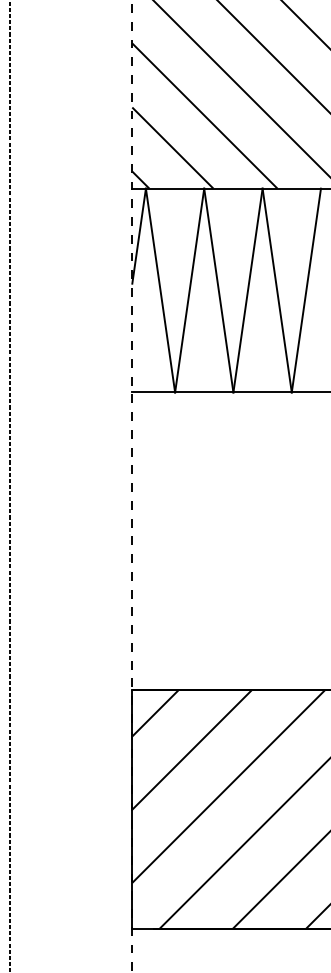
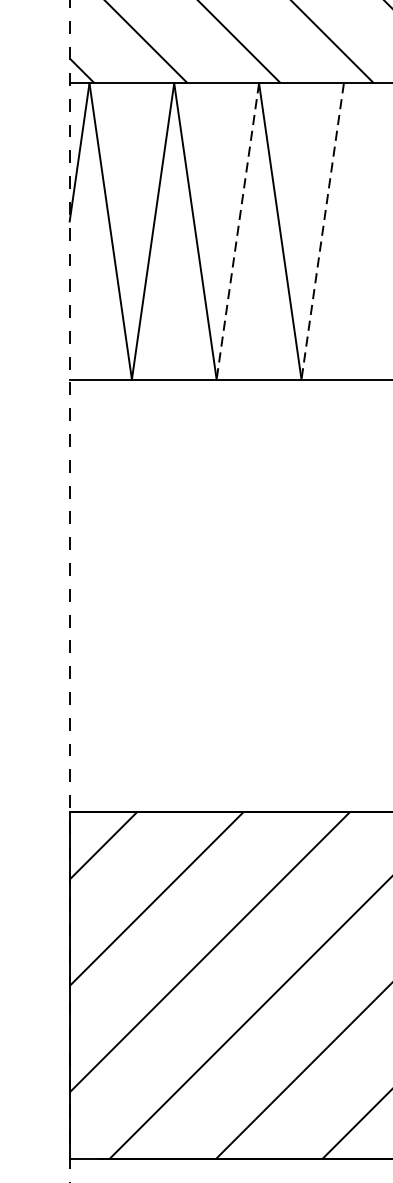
line: (248, 290) -> (238, 231), solid -> dashed
line: (306, 290) -> (322, 231), solid -> dashed

